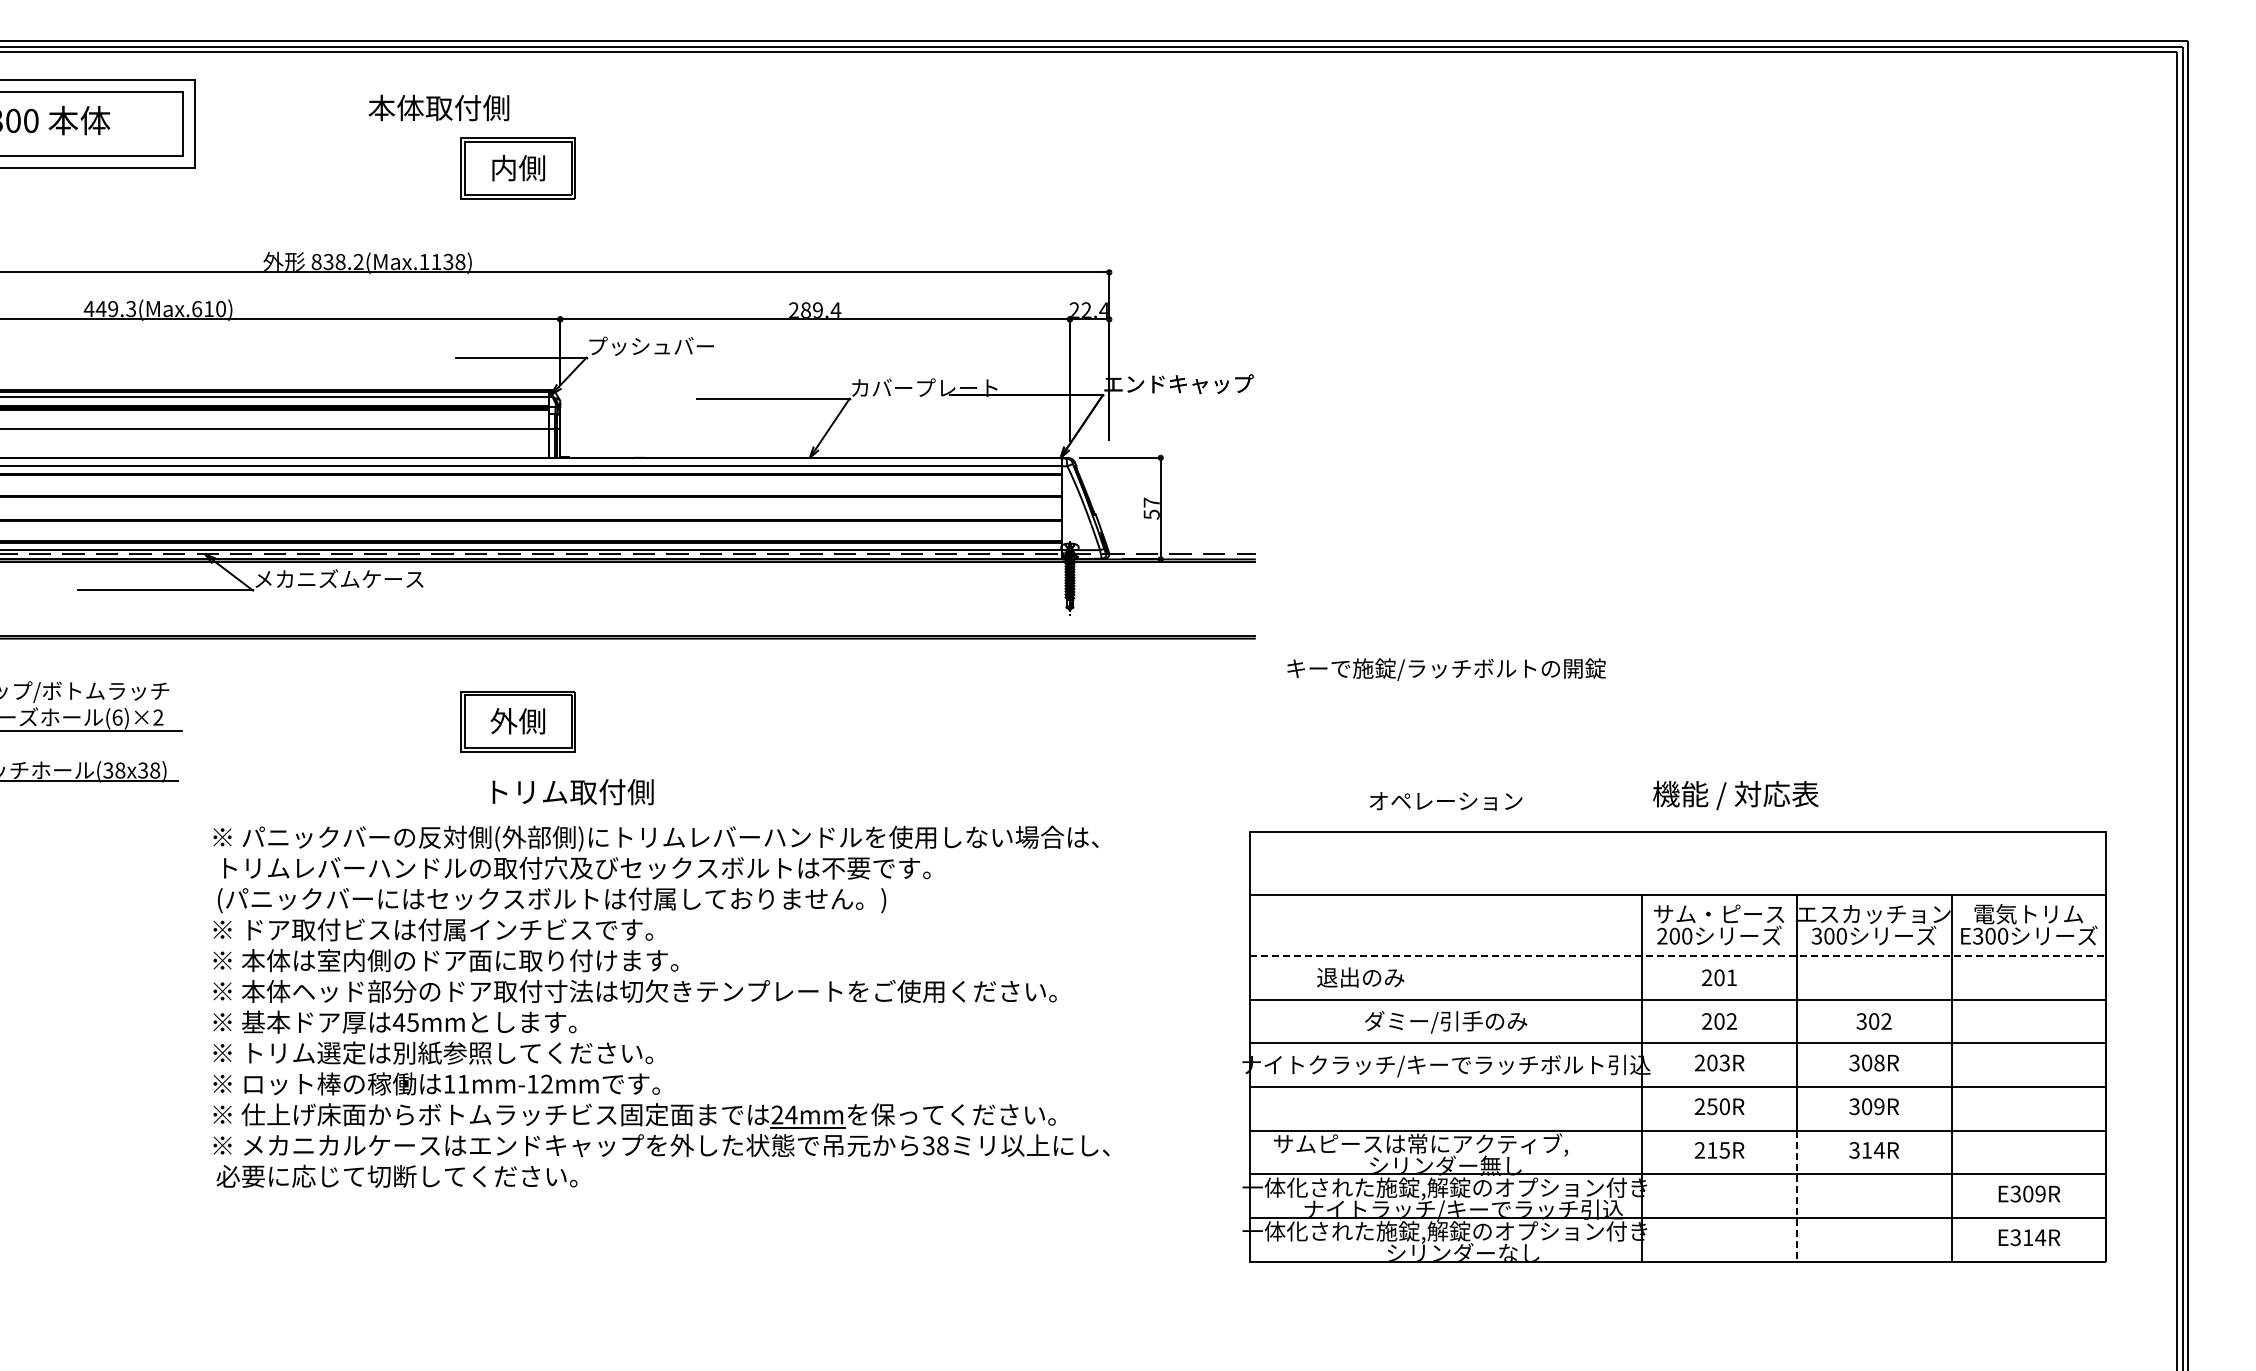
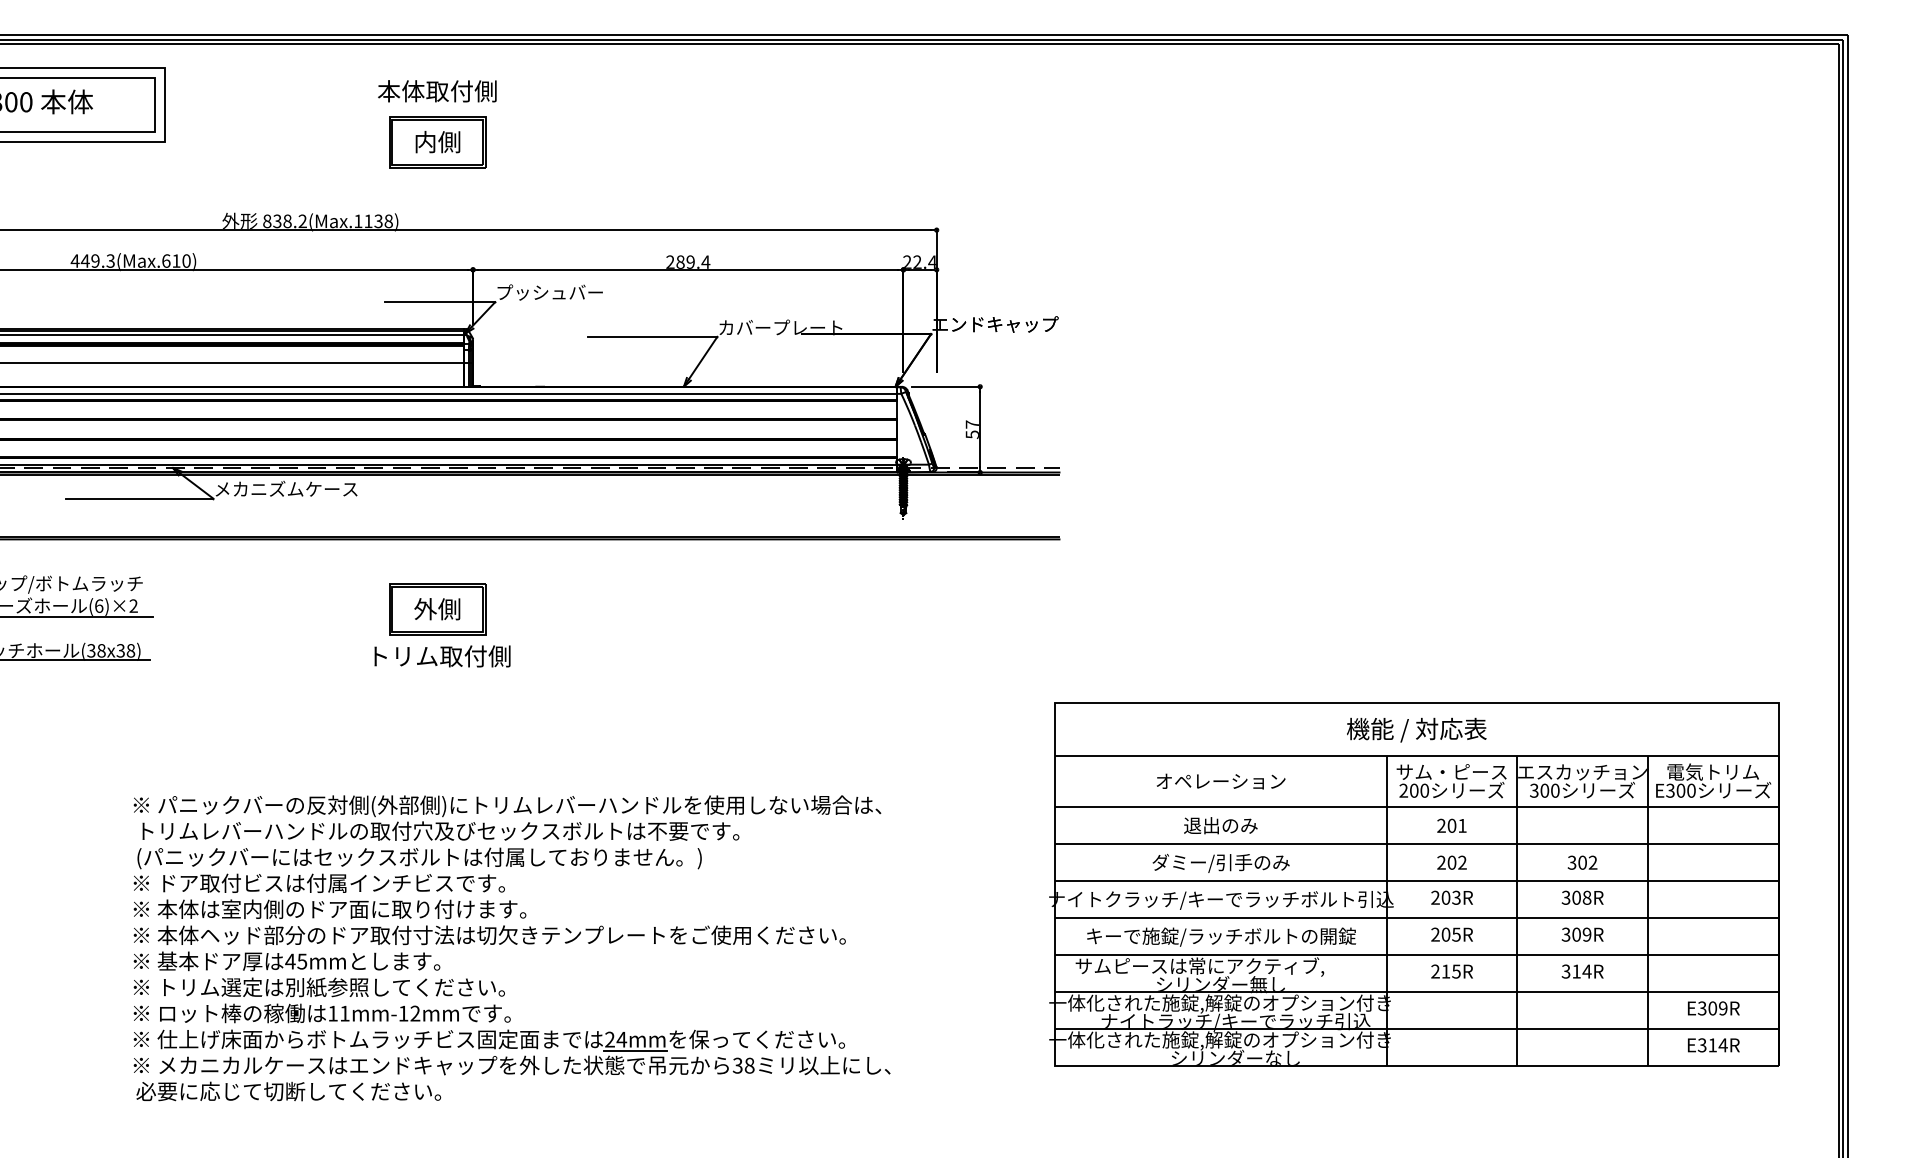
text: (438, 107) -> (436, 90), moved
text: (1446, 669) -> (1221, 937), moved
text: (572, 792) -> (441, 656), moved
text: (1735, 795) -> (1416, 730), moved
text: (1445, 801) -> (1220, 781), moved
line: (1678, 956) -> (1417, 807), dashed -> solid
text: (1360, 977) -> (1220, 825), moved
part: (661, 1006) -> (512, 948), moved
text: (1718, 1106) -> (1451, 934), 250R -> 205R
line: (1796, 1196) -> (1517, 1010), dashed -> solid

